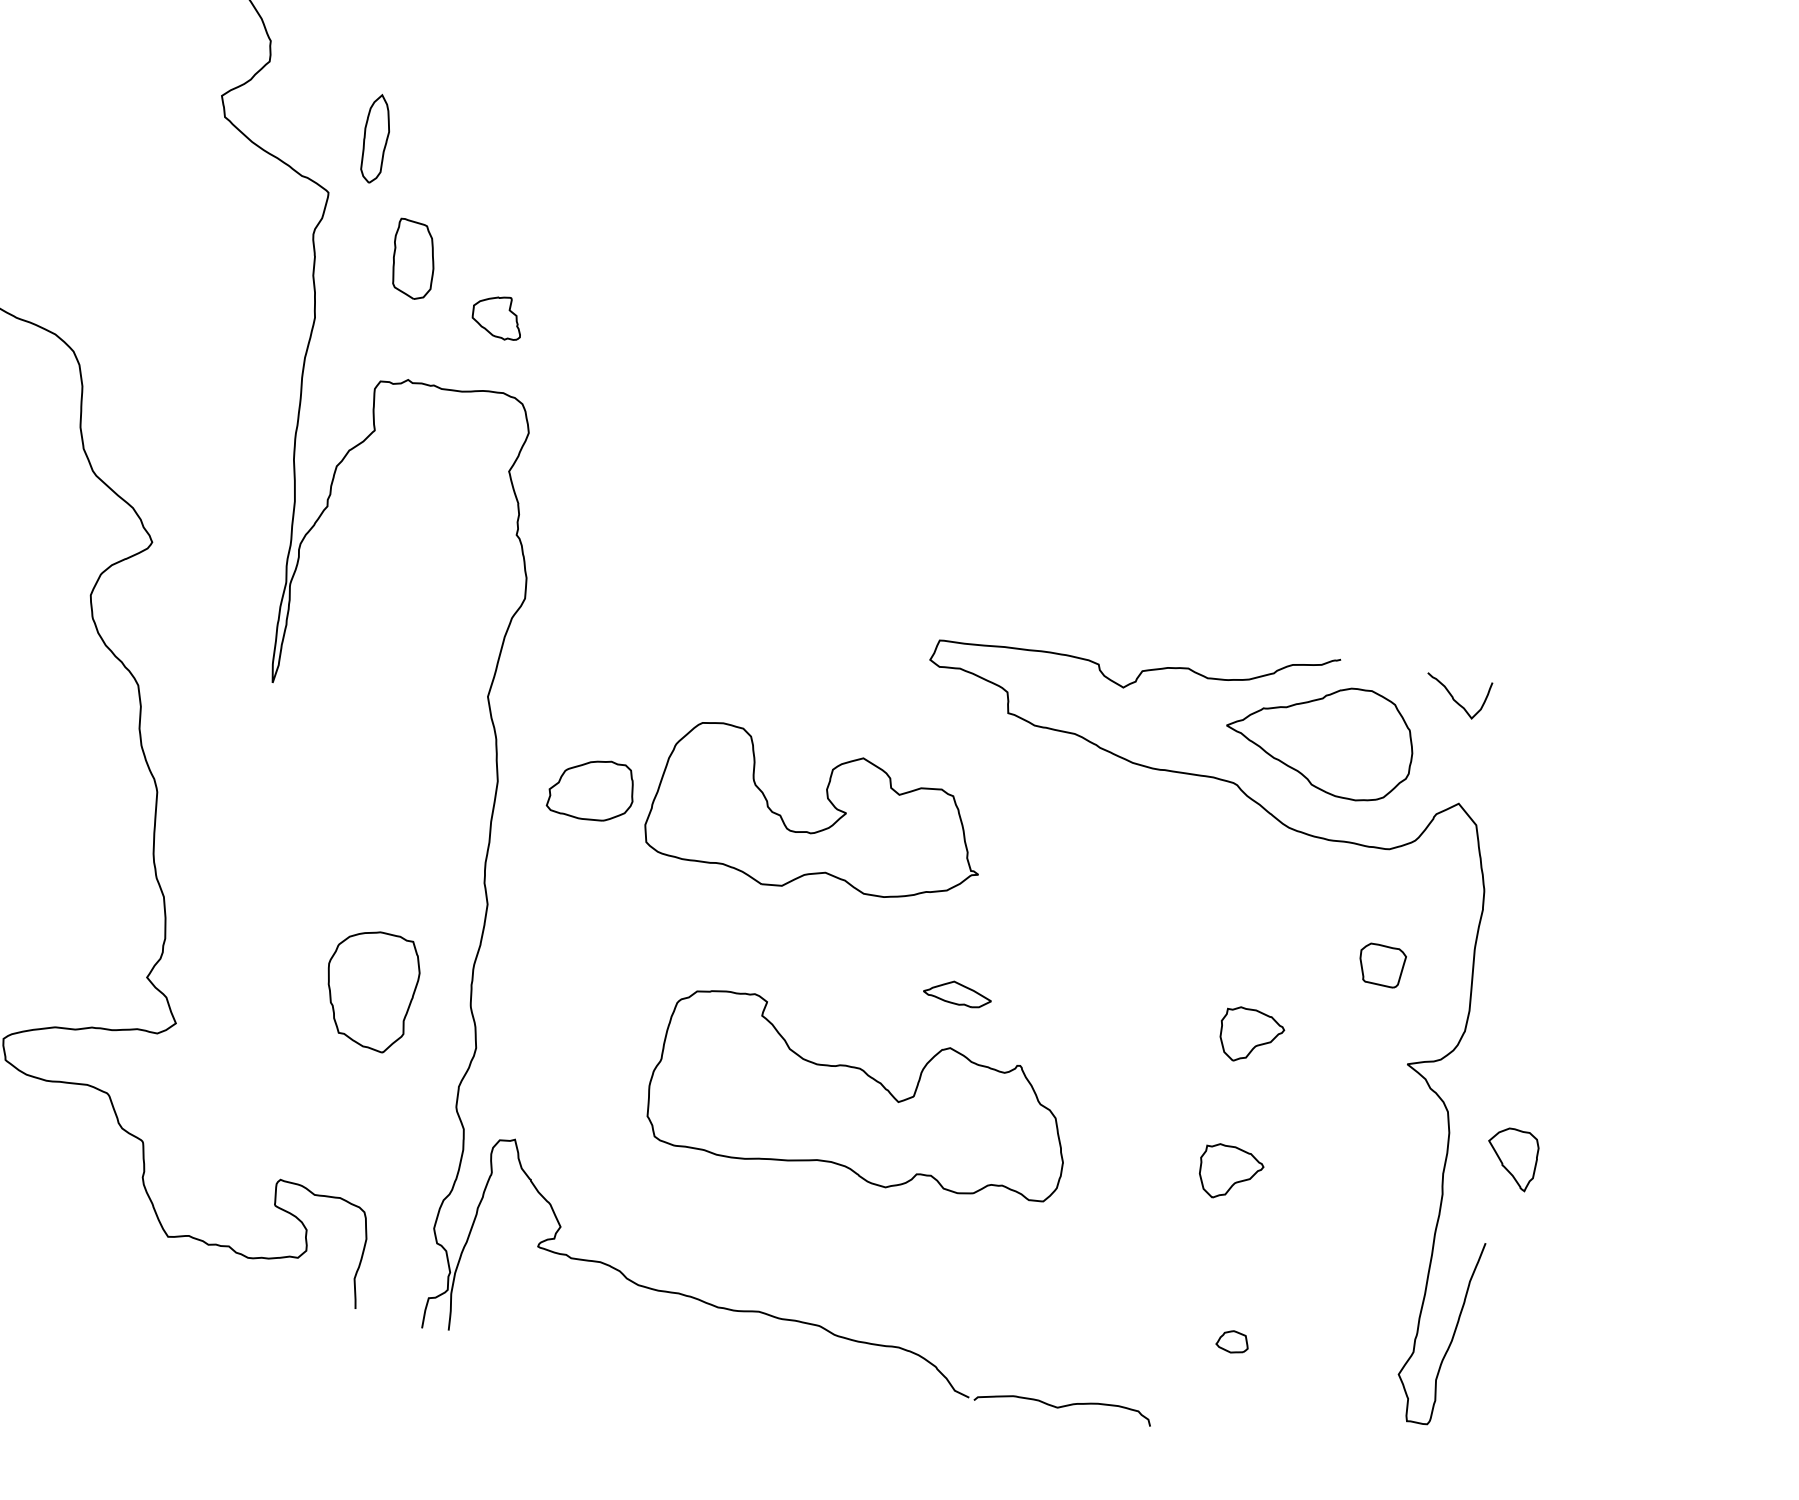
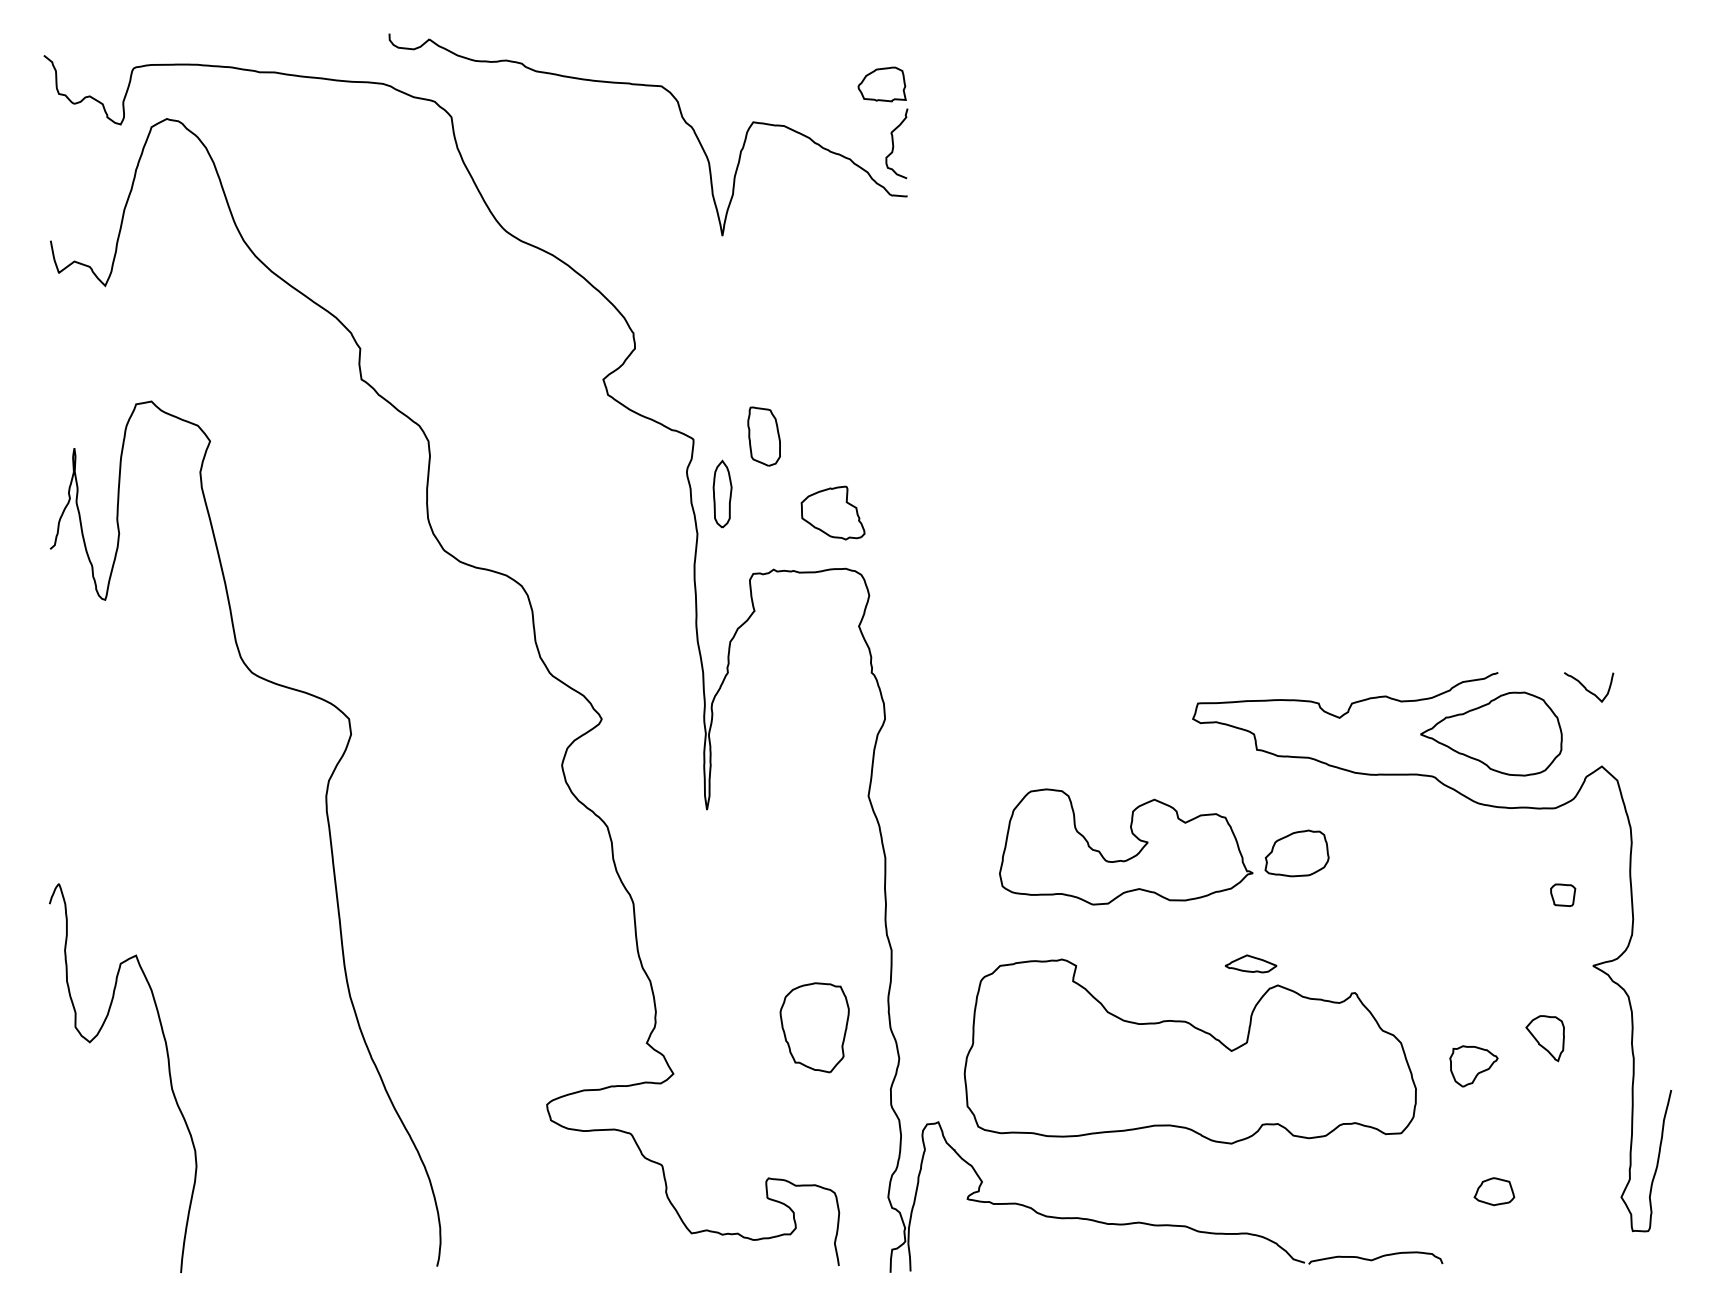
part: (375, 137) -> (722, 493), moved
part: (412, 259) -> (763, 436), moved
part: (496, 316) -> (832, 512), size x1.67
part: (590, 789) -> (1296, 853), moved
part: (1382, 964) -> (1563, 894), size x0.71
part: (1250, 1036) -> (1473, 962), removed
part: (859, 1096) -> (1189, 1051), size x1.43
part: (1510, 1158) -> (1544, 1038), moved
part: (1232, 1341) -> (1494, 1191), size x1.67

